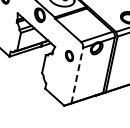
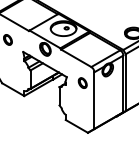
line: (77, 75) -> (94, 100), dashed -> solid

